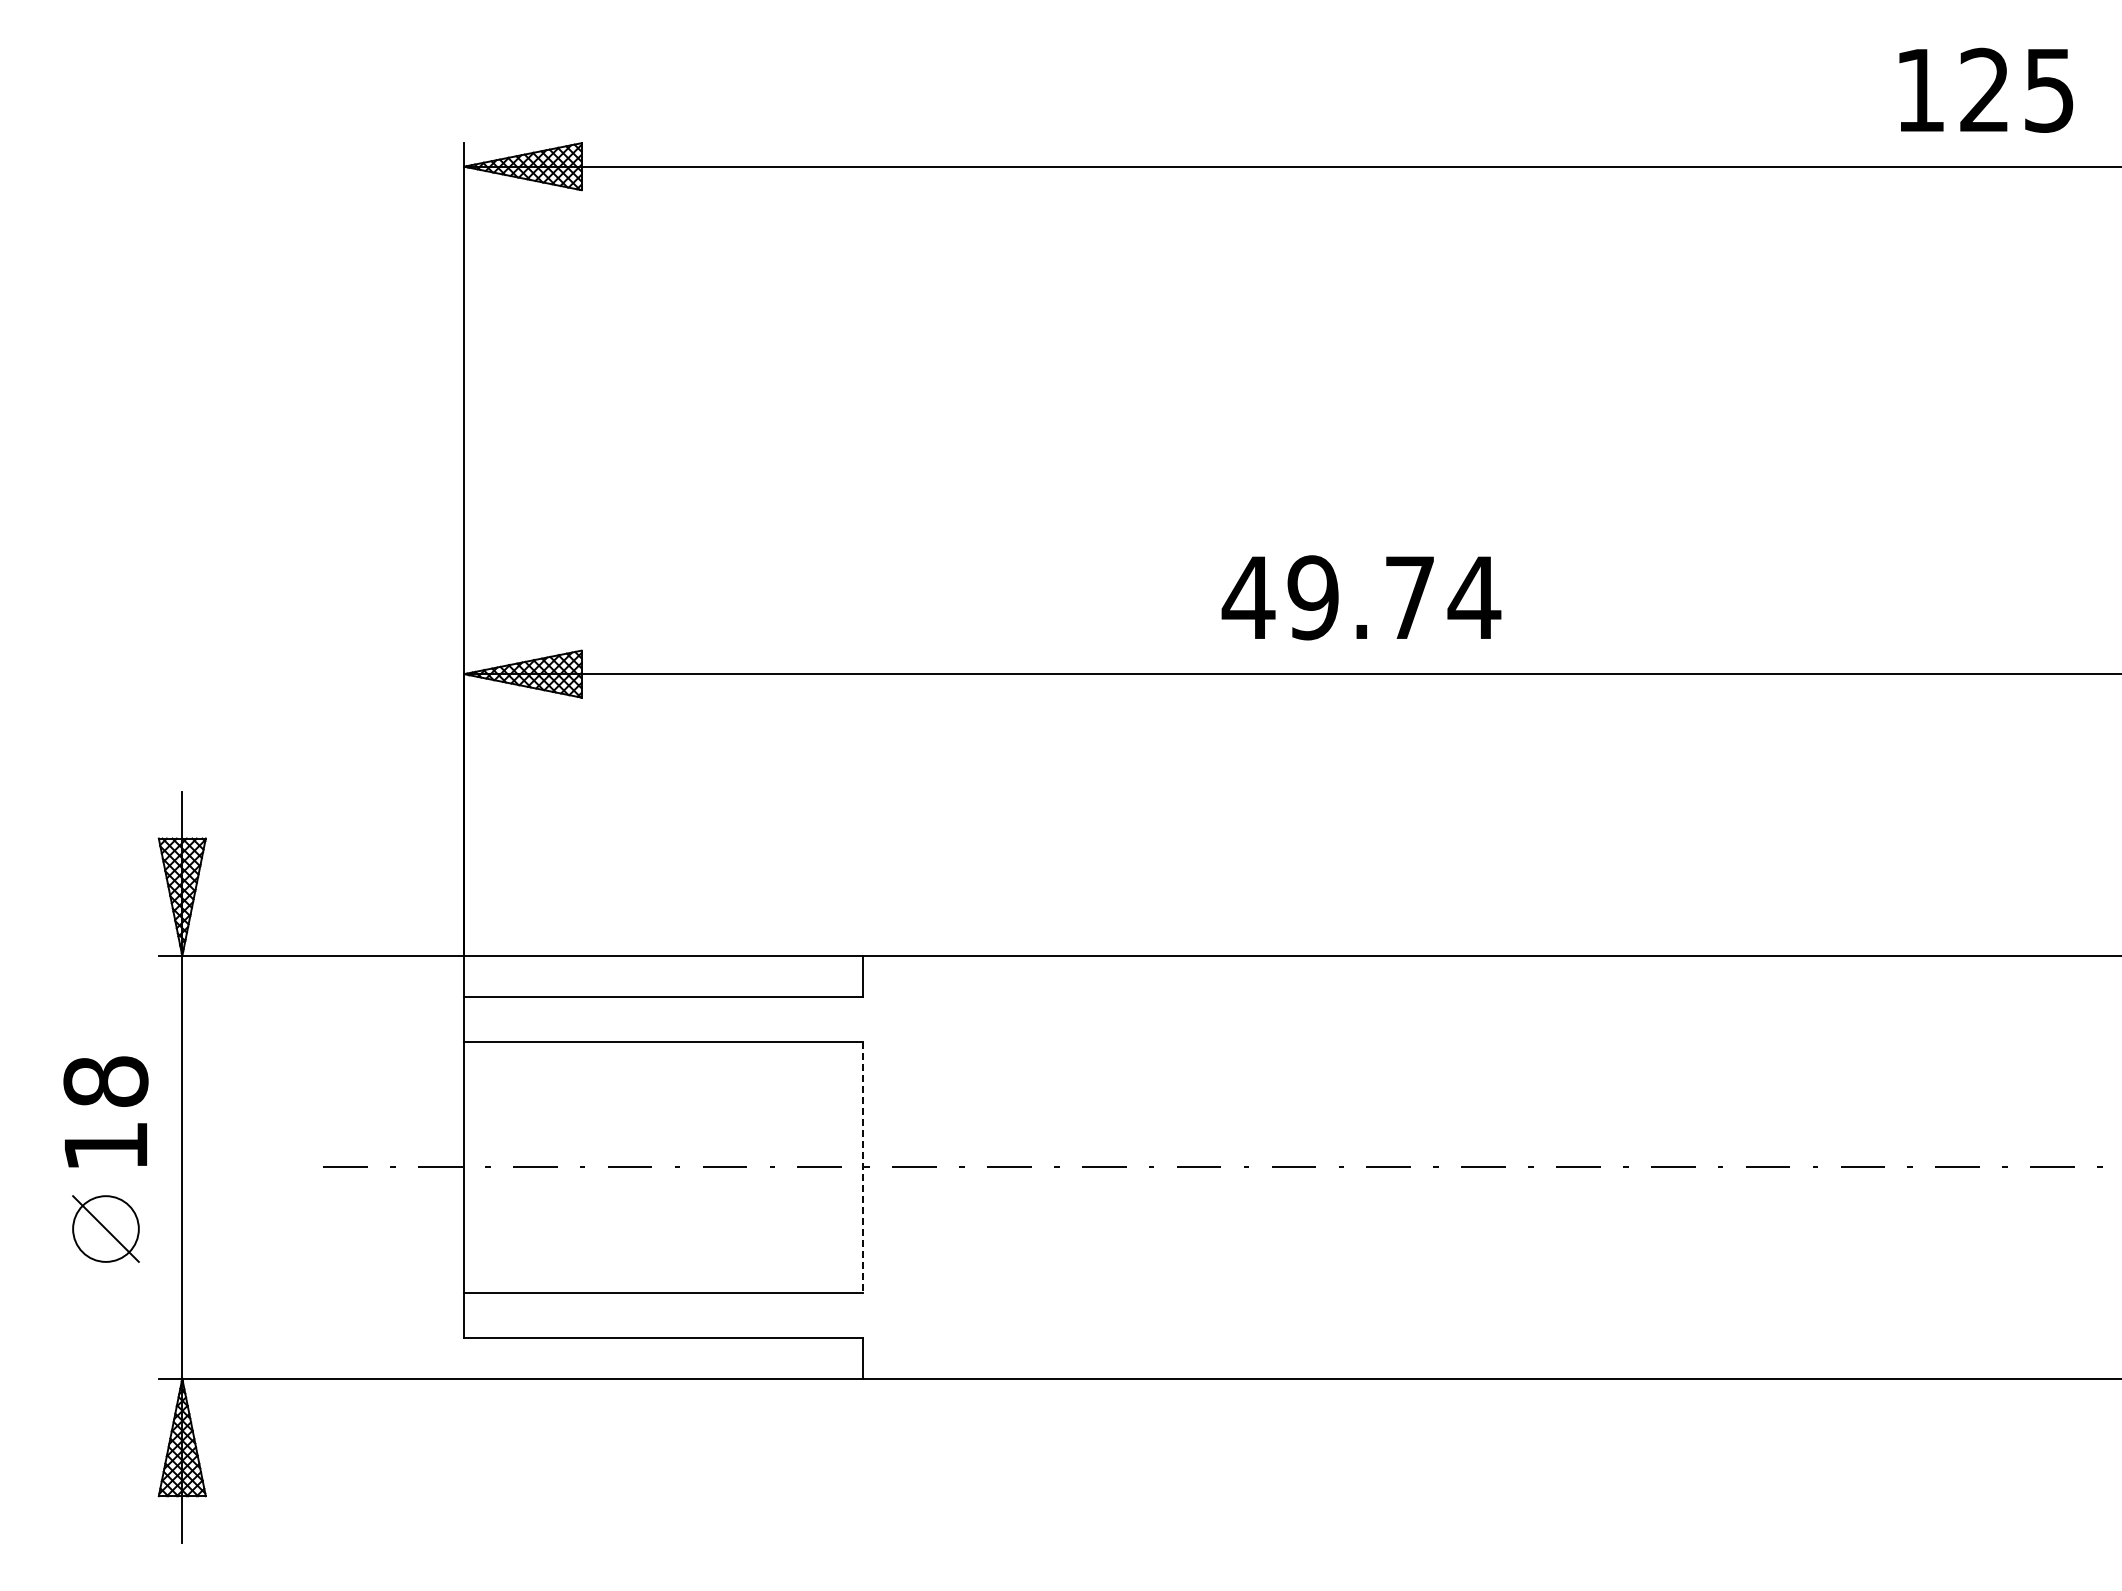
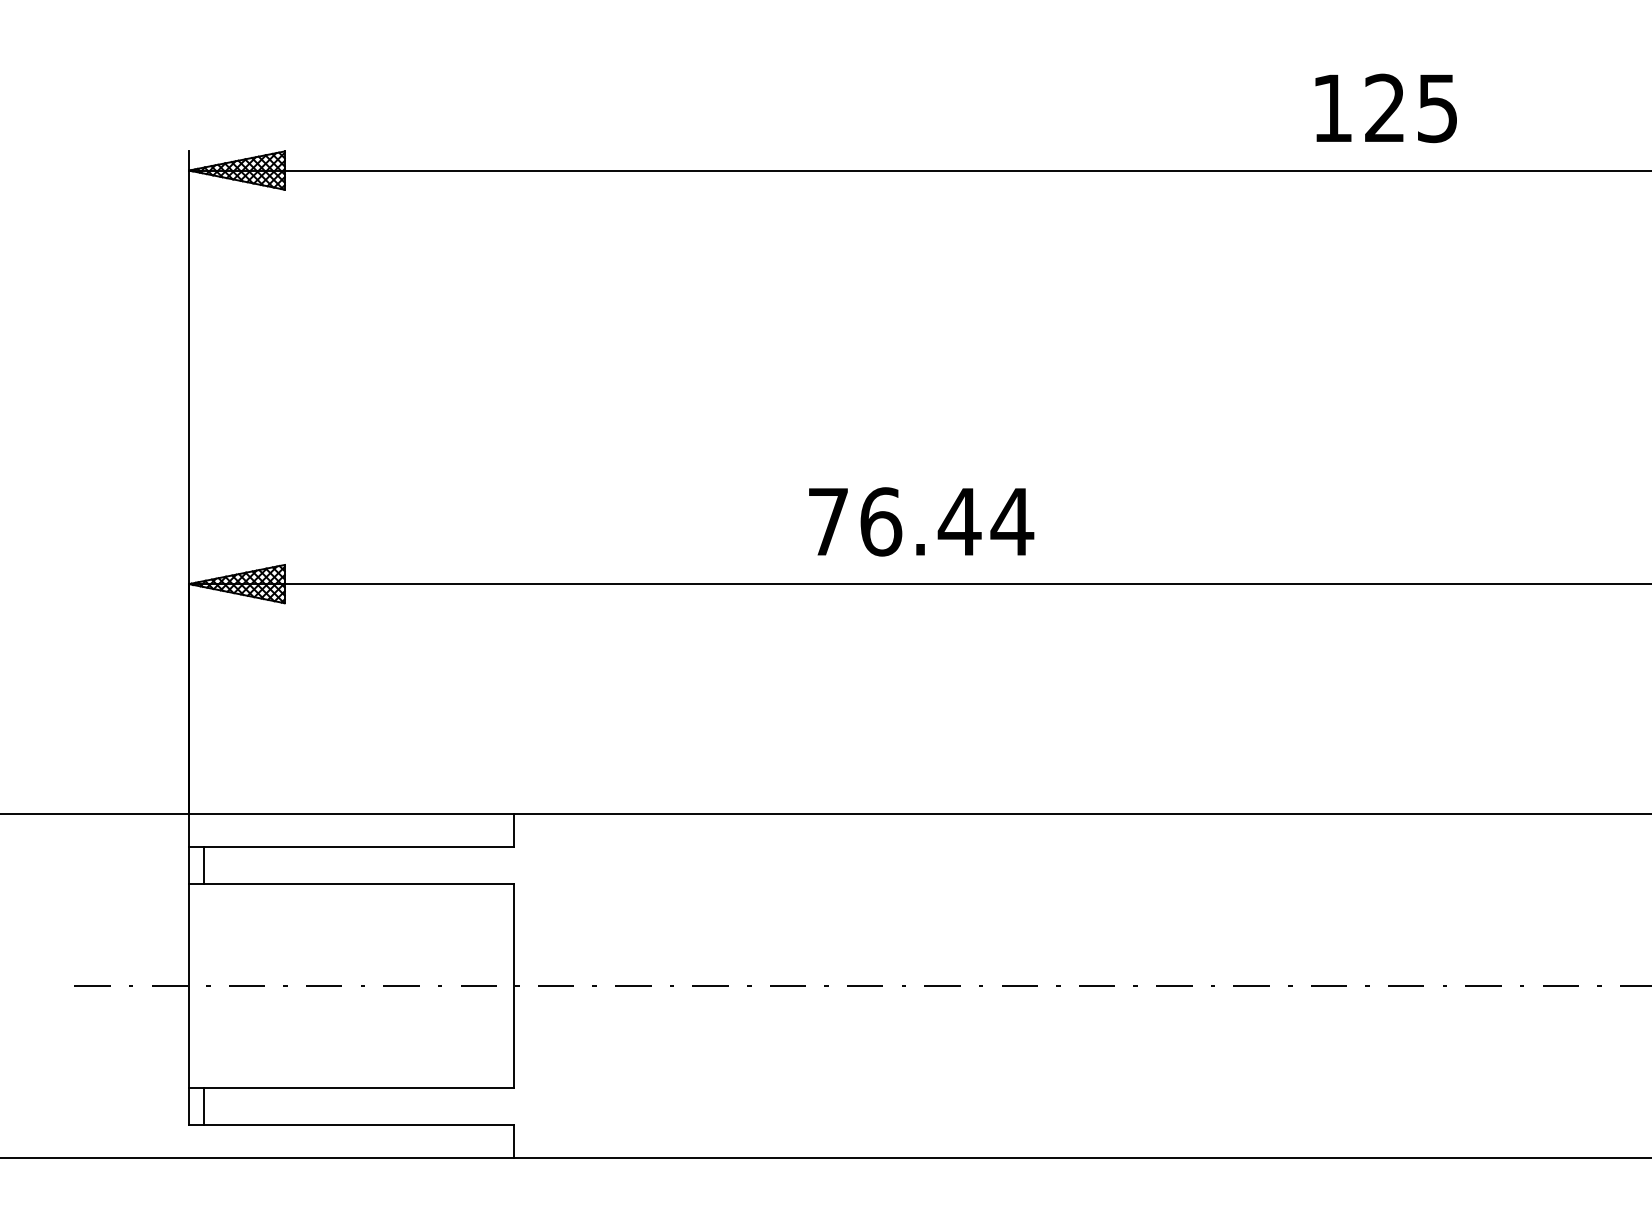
text: (1986, 89) -> (1386, 107), moved
text: (1328, 597) -> (893, 521), 49.74 -> 76.44
line: (482, 1019) -> (204, 865), added
line: (863, 1167) -> (514, 986), dashed -> solid
line: (482, 1314) -> (204, 1105), added

